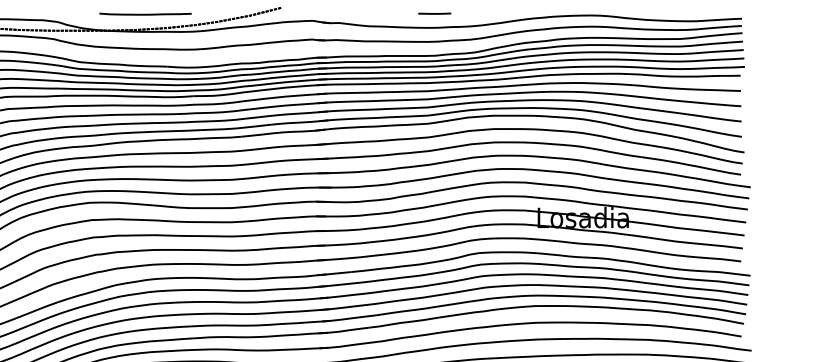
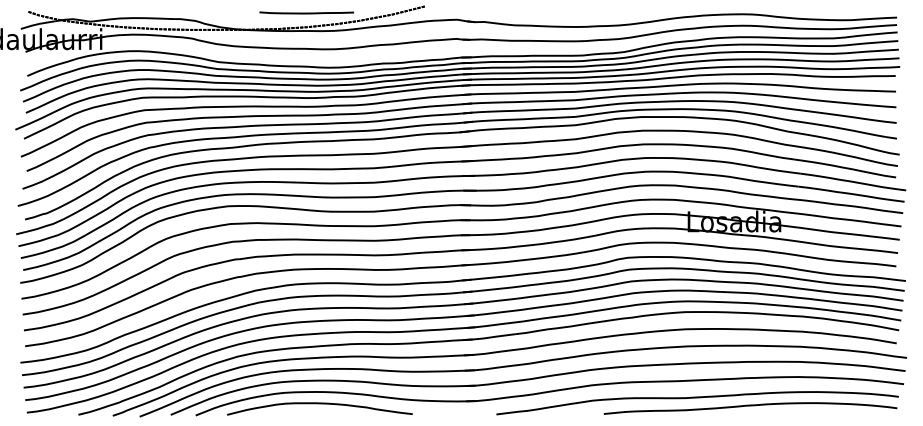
line: (145, 13) -> (306, 12), moved
line: (435, 13) -> (582, 12), removed

